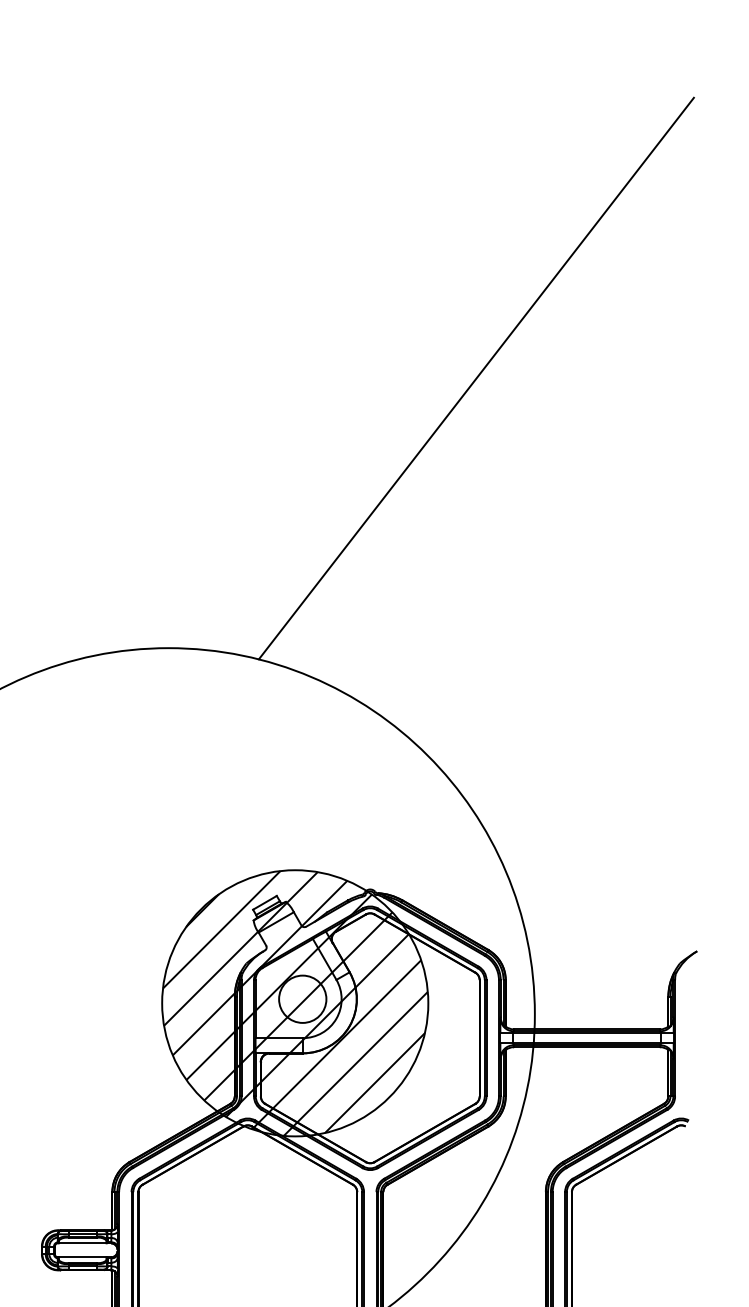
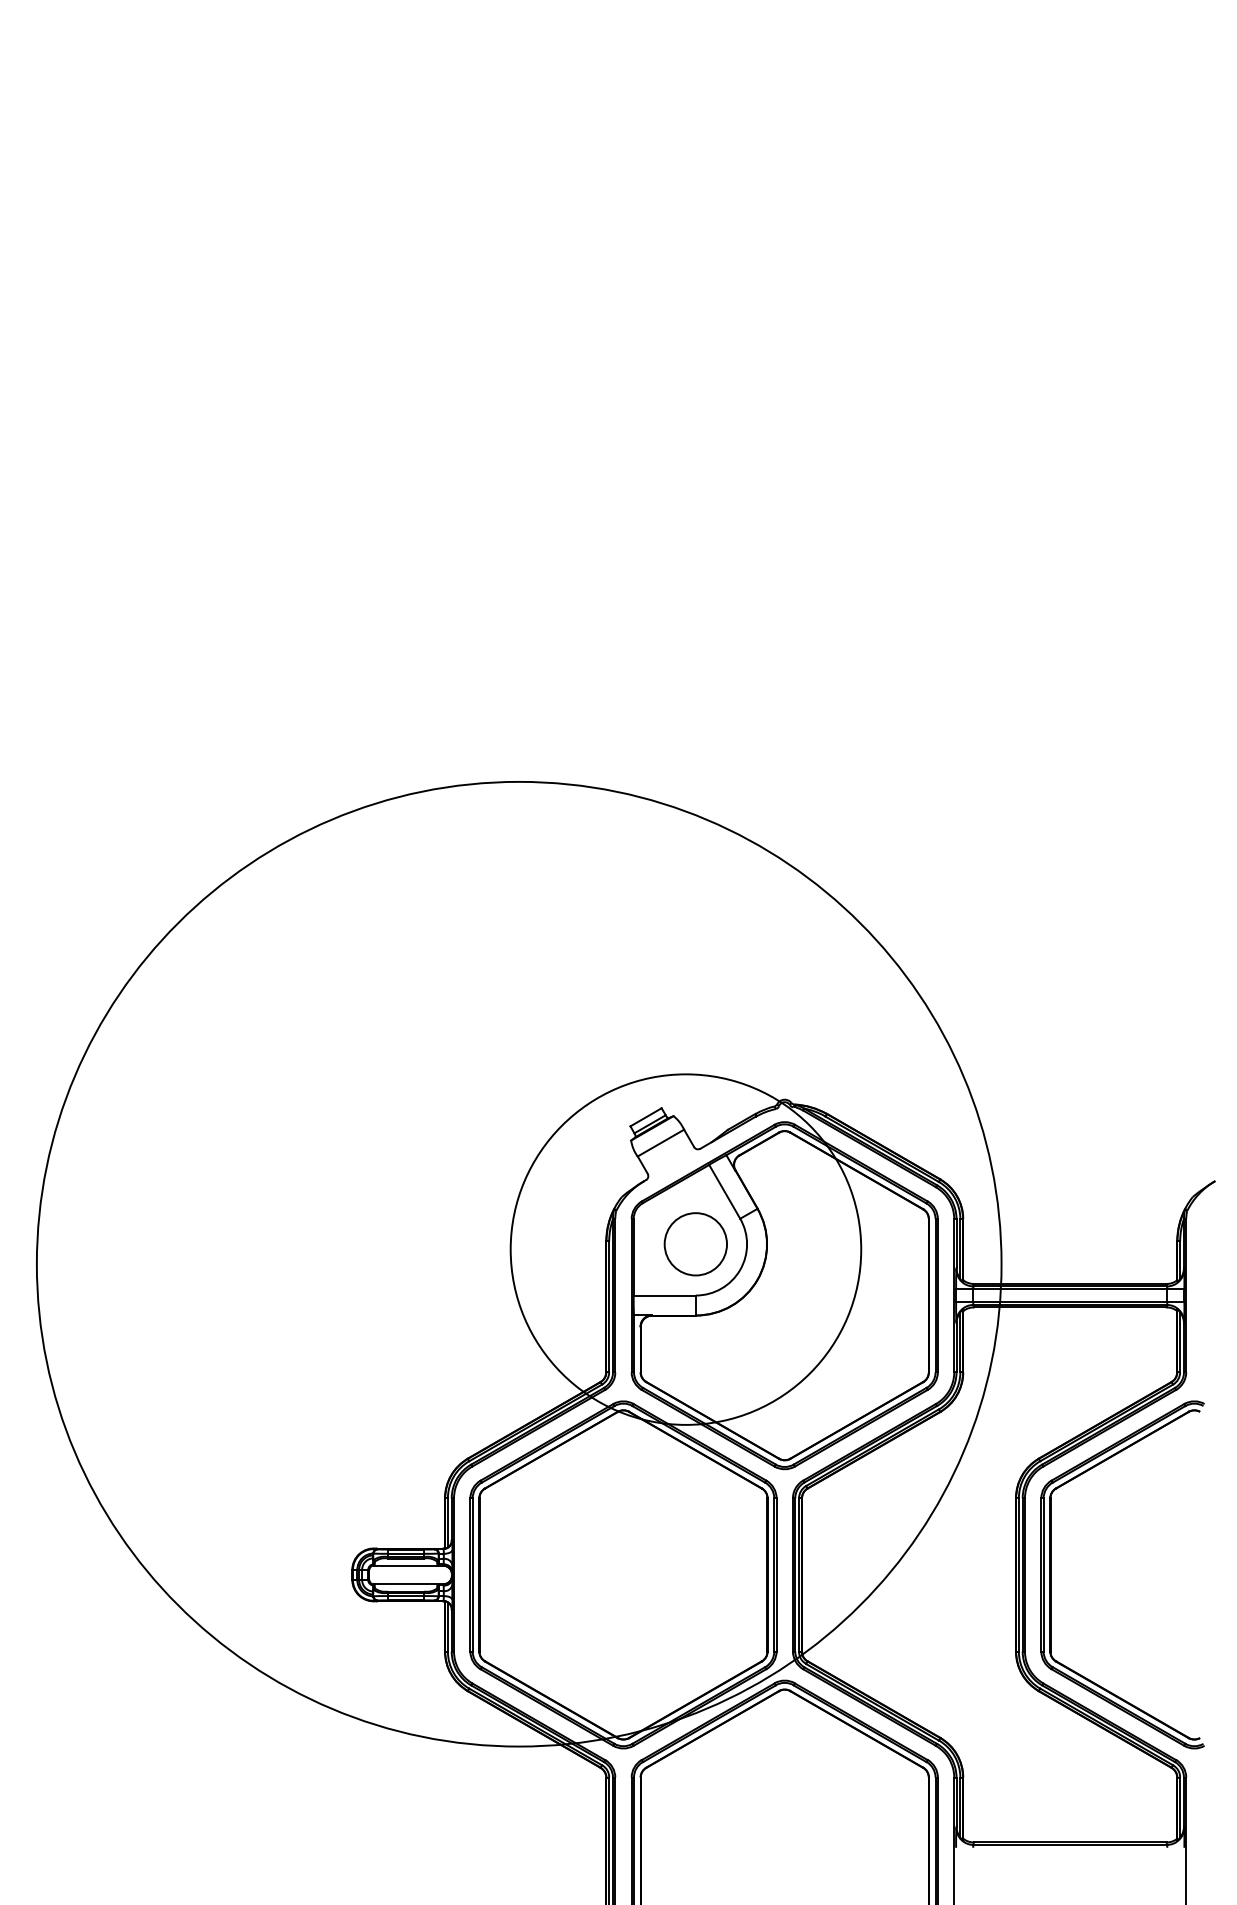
line: (476, 378) -> (924, 426), removed
hatch: (294, 1003) -> (685, 1249), removed

